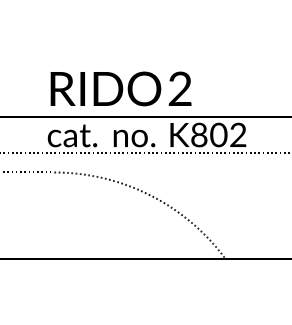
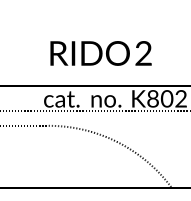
text: (120, 88) -> (100, 53), moved

